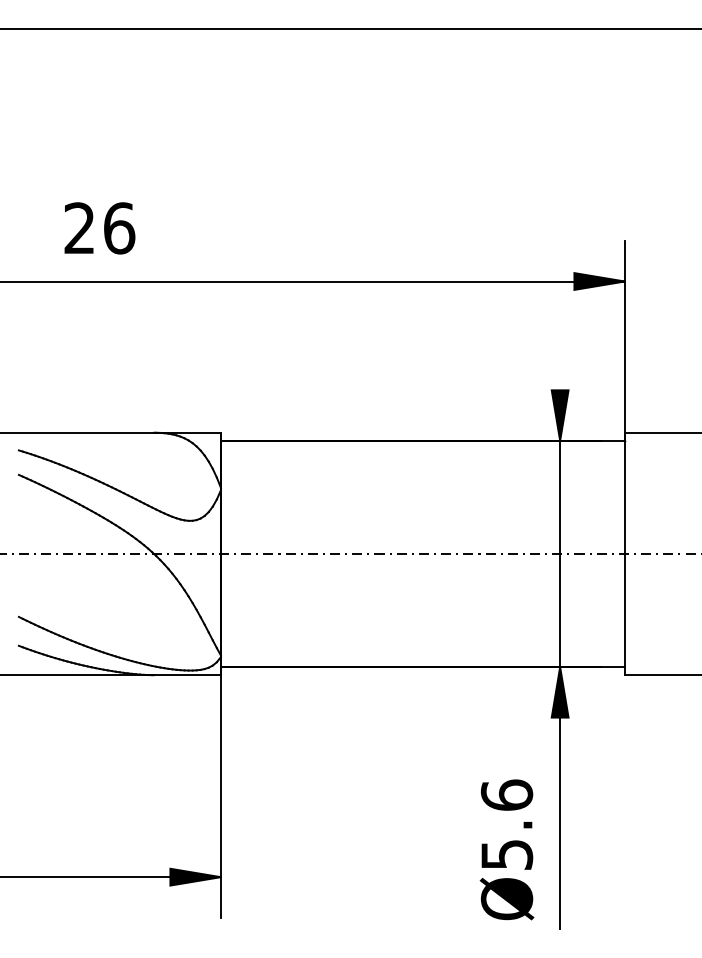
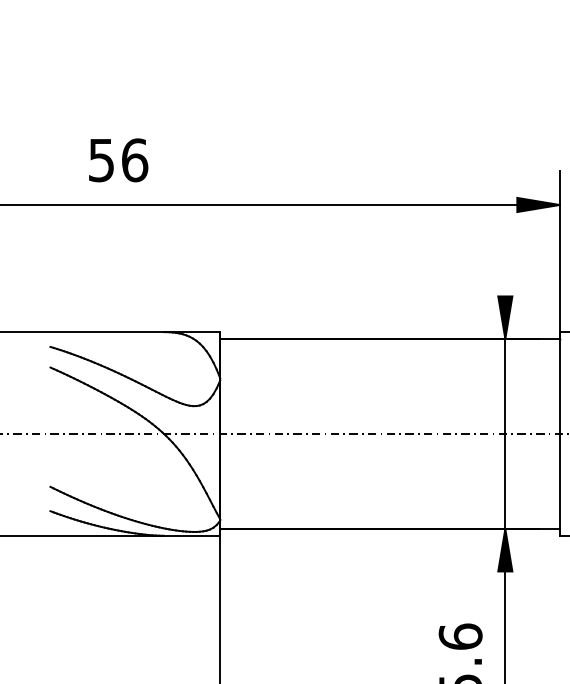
text: (79, 228) -> (101, 160), 26 -> 56

